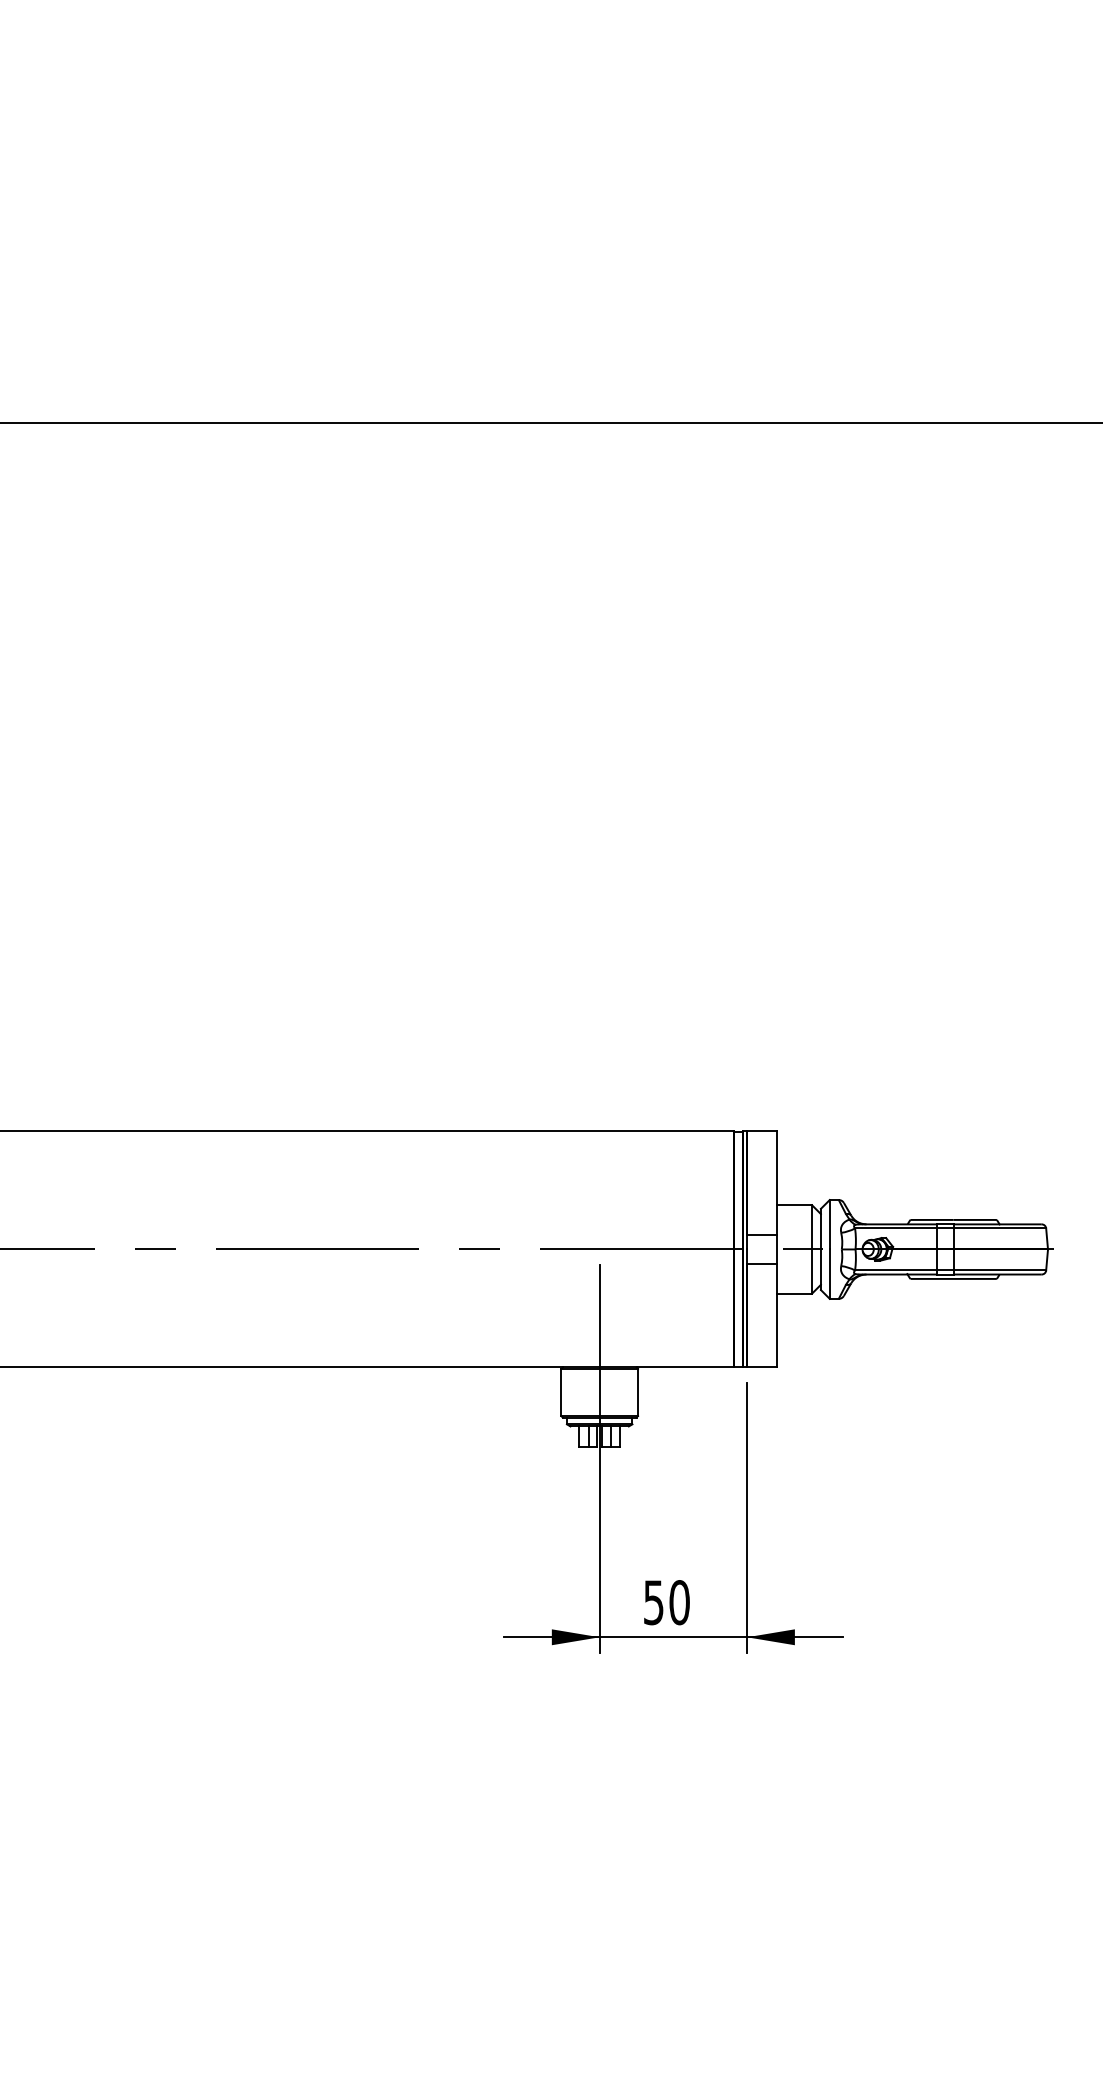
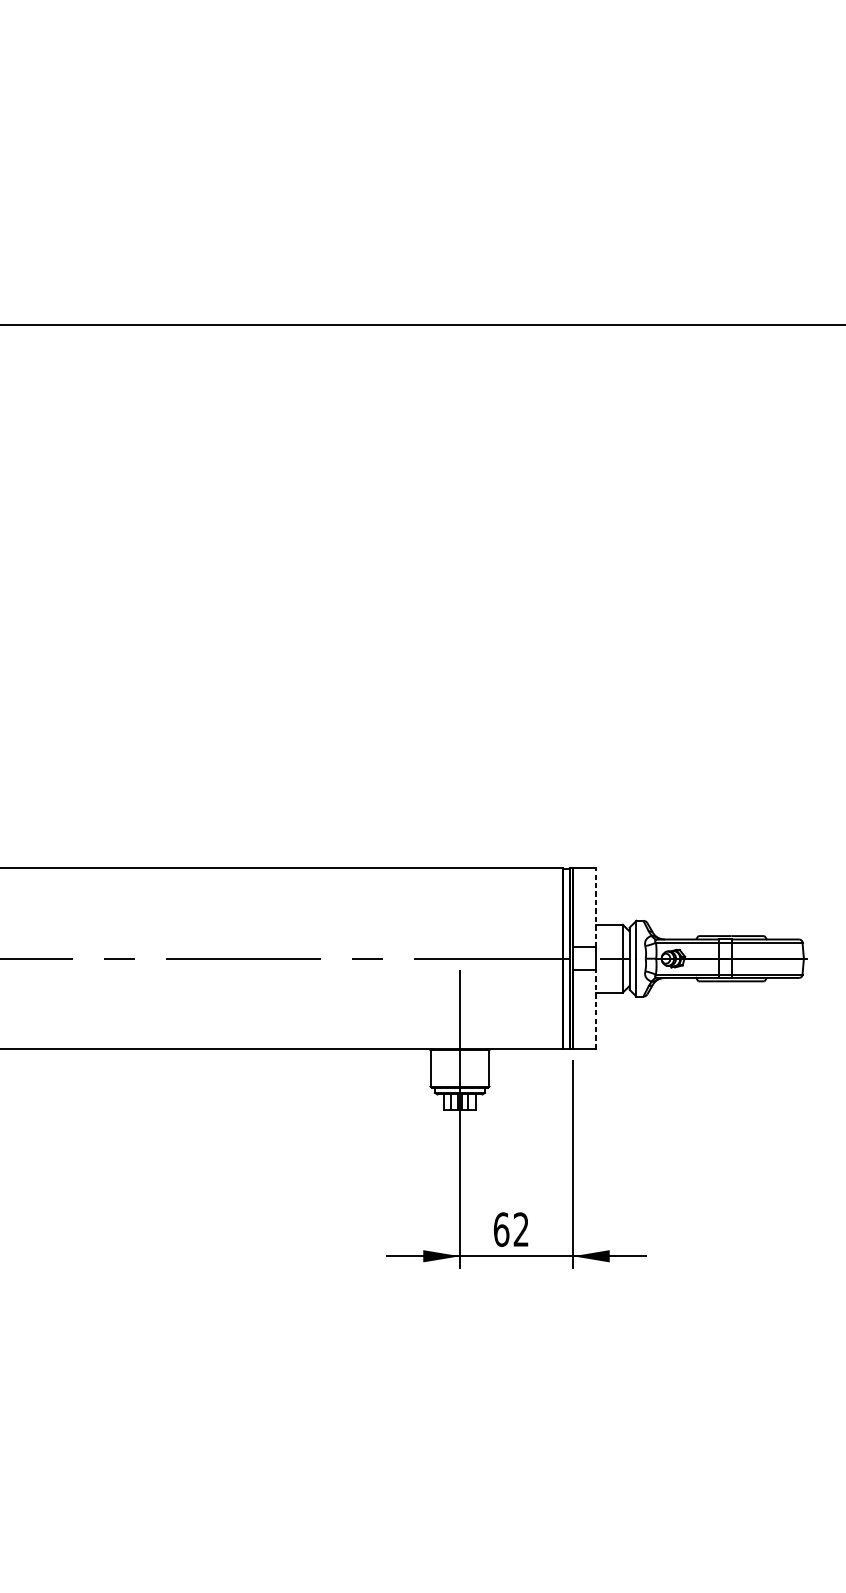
line: (776, 1183) -> (595, 908), solid -> dashed
line: (776, 1315) -> (595, 1009), solid -> dashed
text: (666, 1602) -> (511, 1229), 50 -> 62

